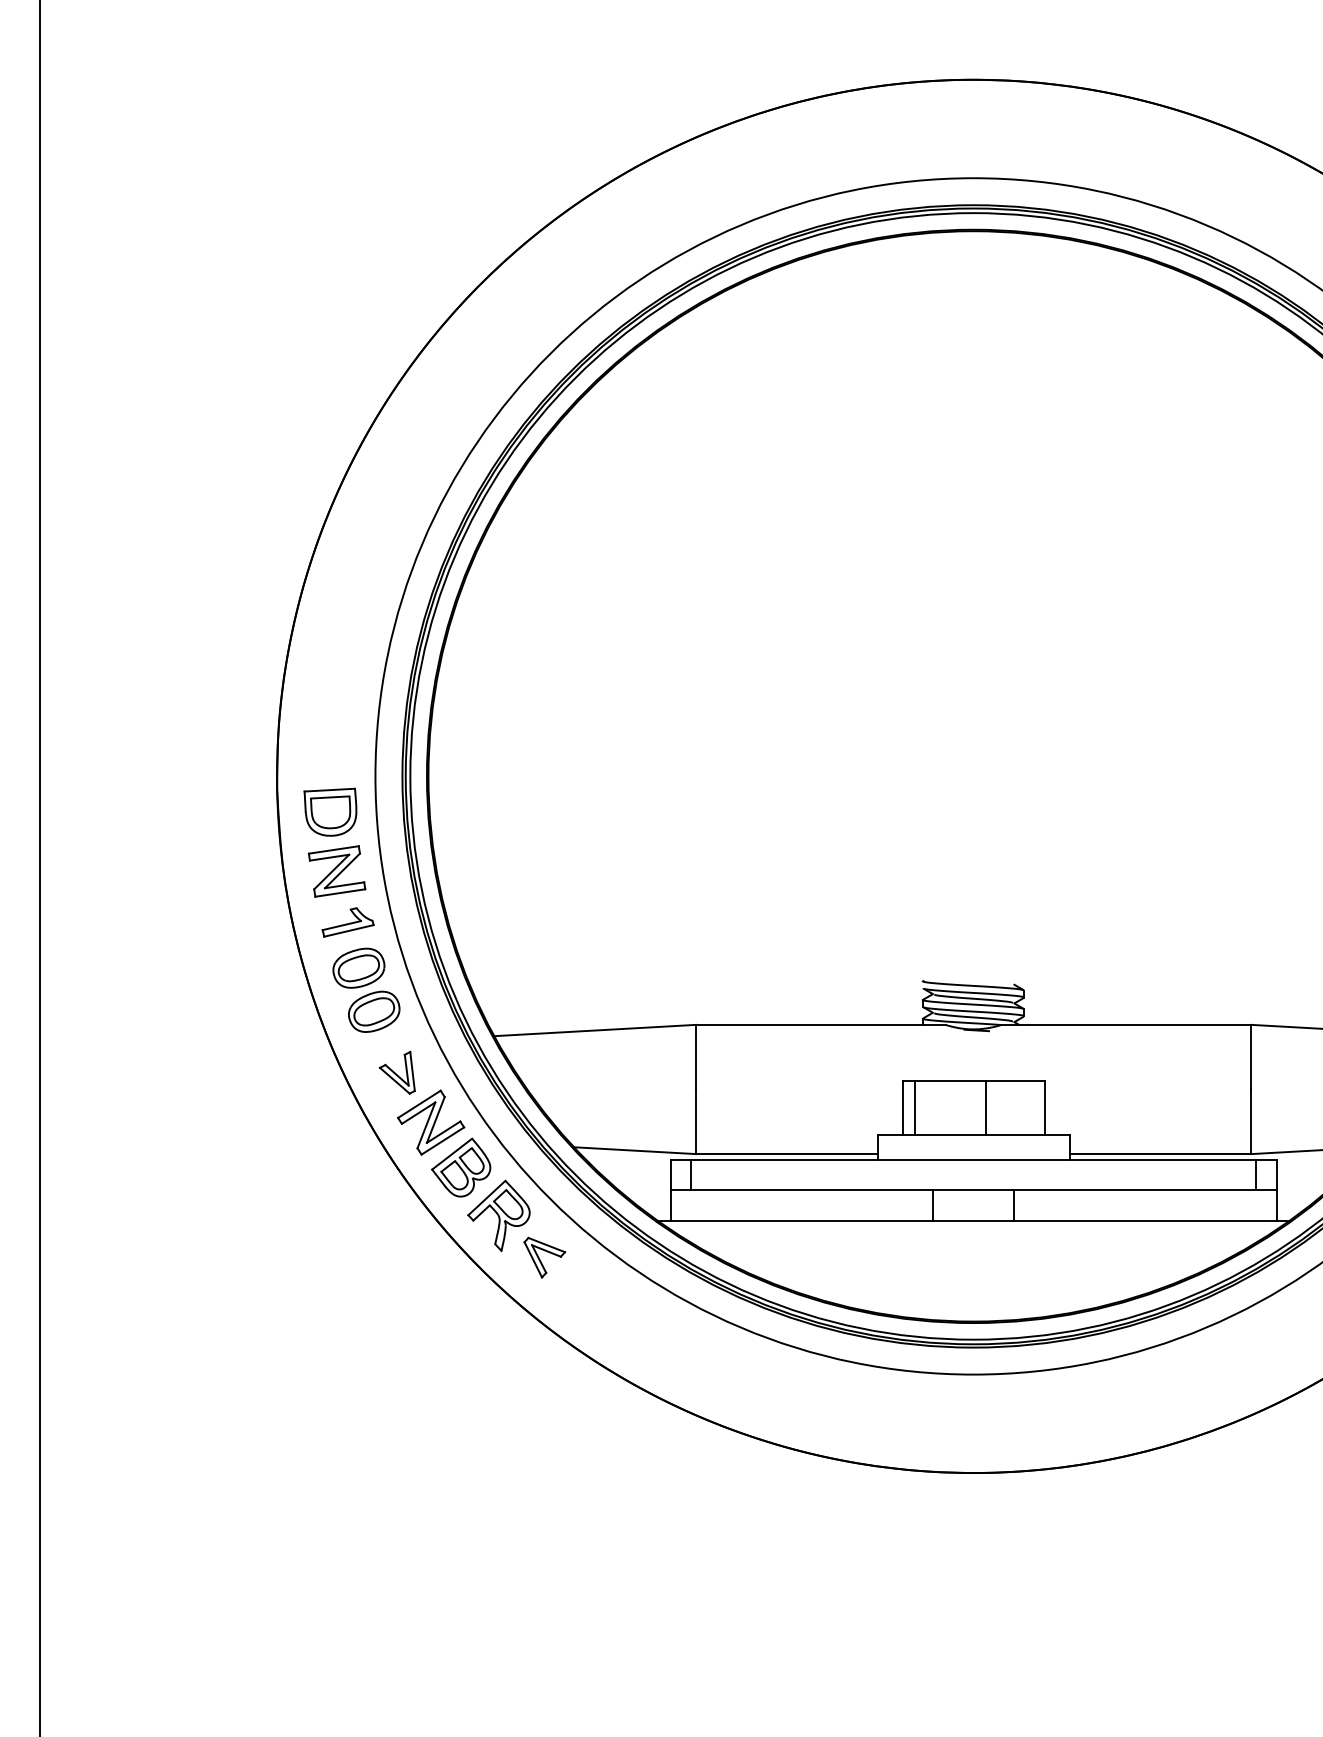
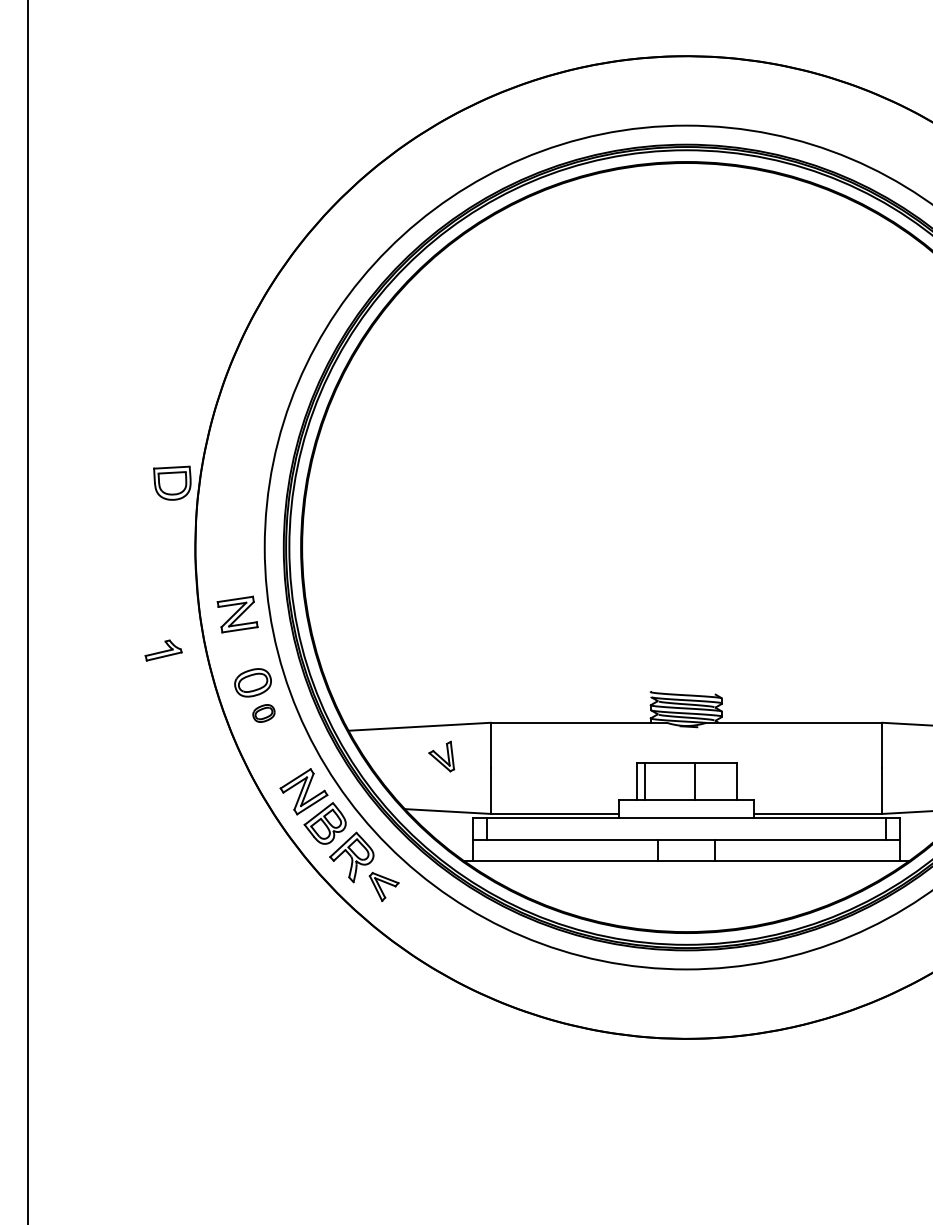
part: (330, 811) -> (172, 482), moved
part: (347, 922) -> (163, 650), moved
part: (374, 1011) -> (264, 713), size x0.6
part: (396, 1072) -> (441, 756), moved

